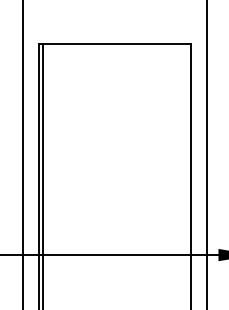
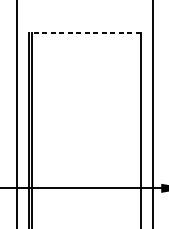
line: (115, 44) -> (85, 32), solid -> dashed

